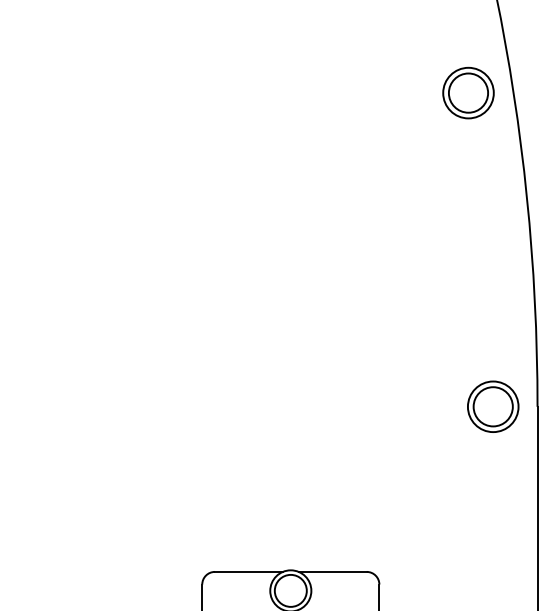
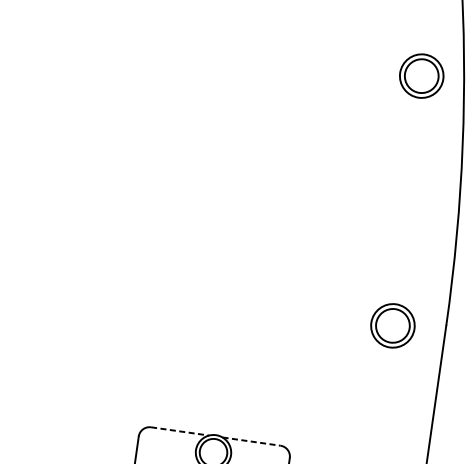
part: (468, 92) -> (421, 75), moved
part: (493, 406) -> (393, 325), moved
line: (249, 571) -> (180, 431), solid -> dashed
line: (333, 571) -> (252, 441), solid -> dashed

